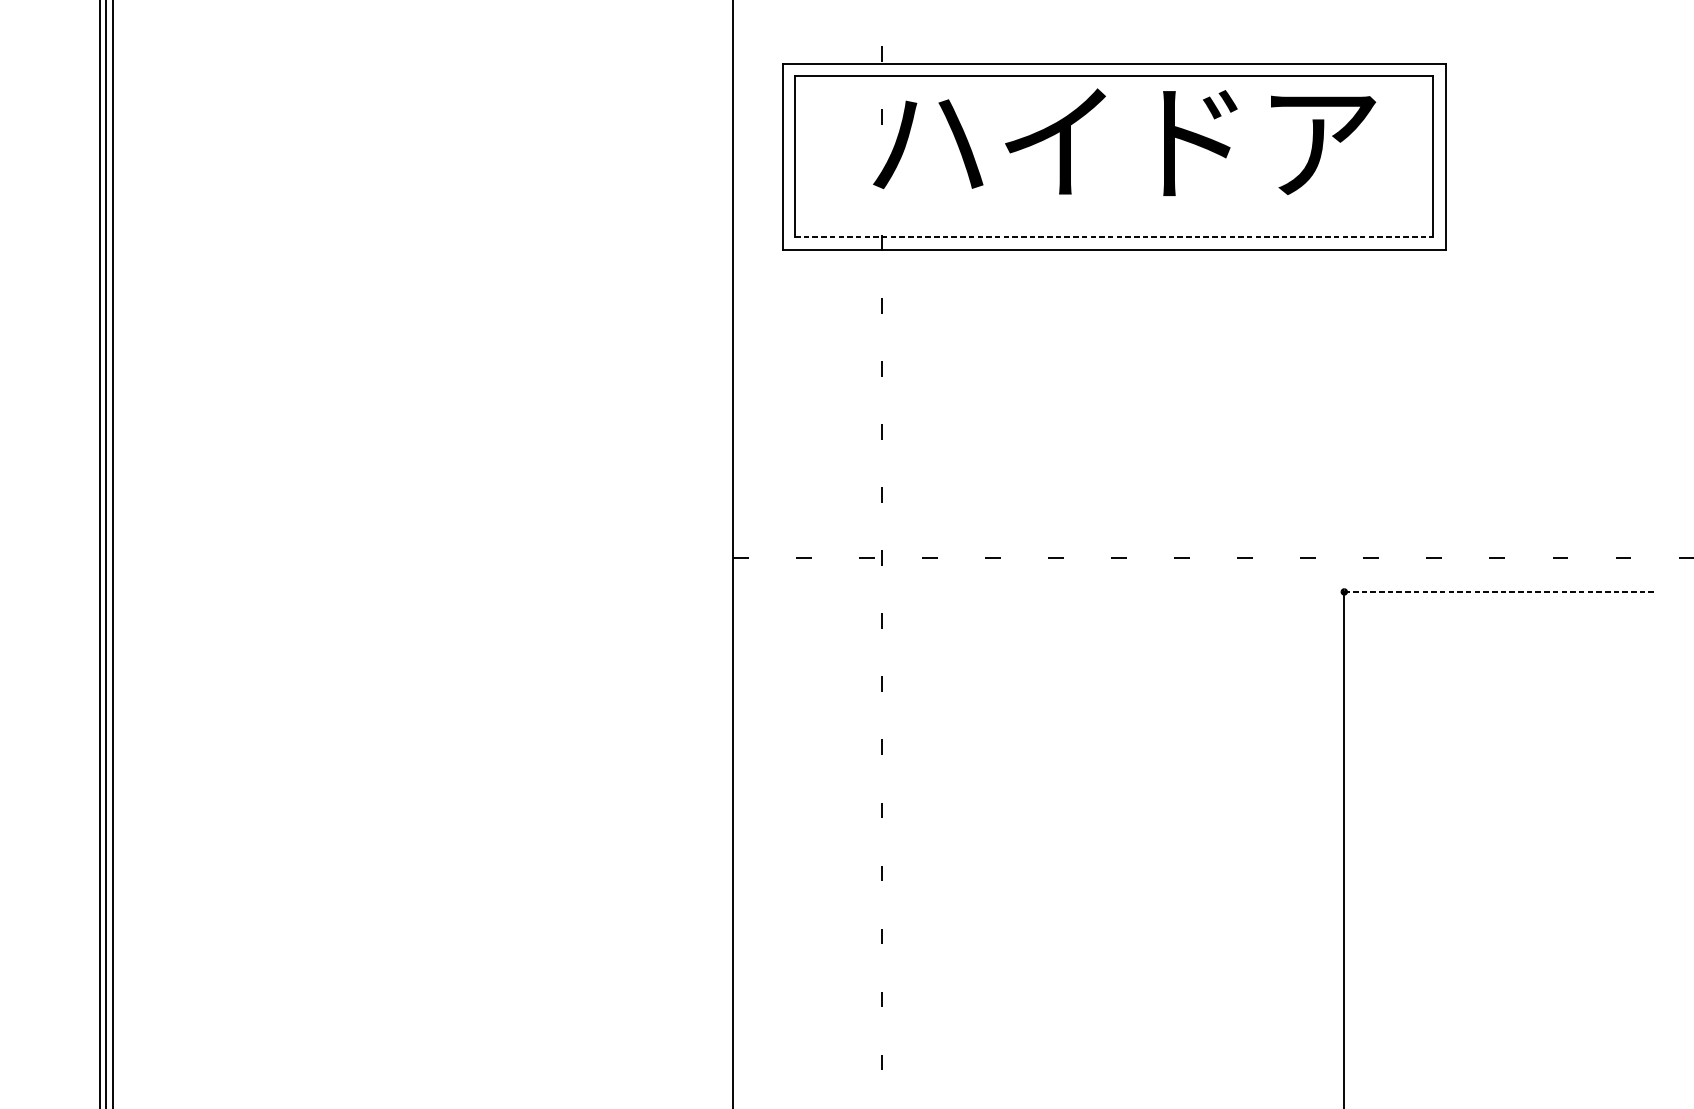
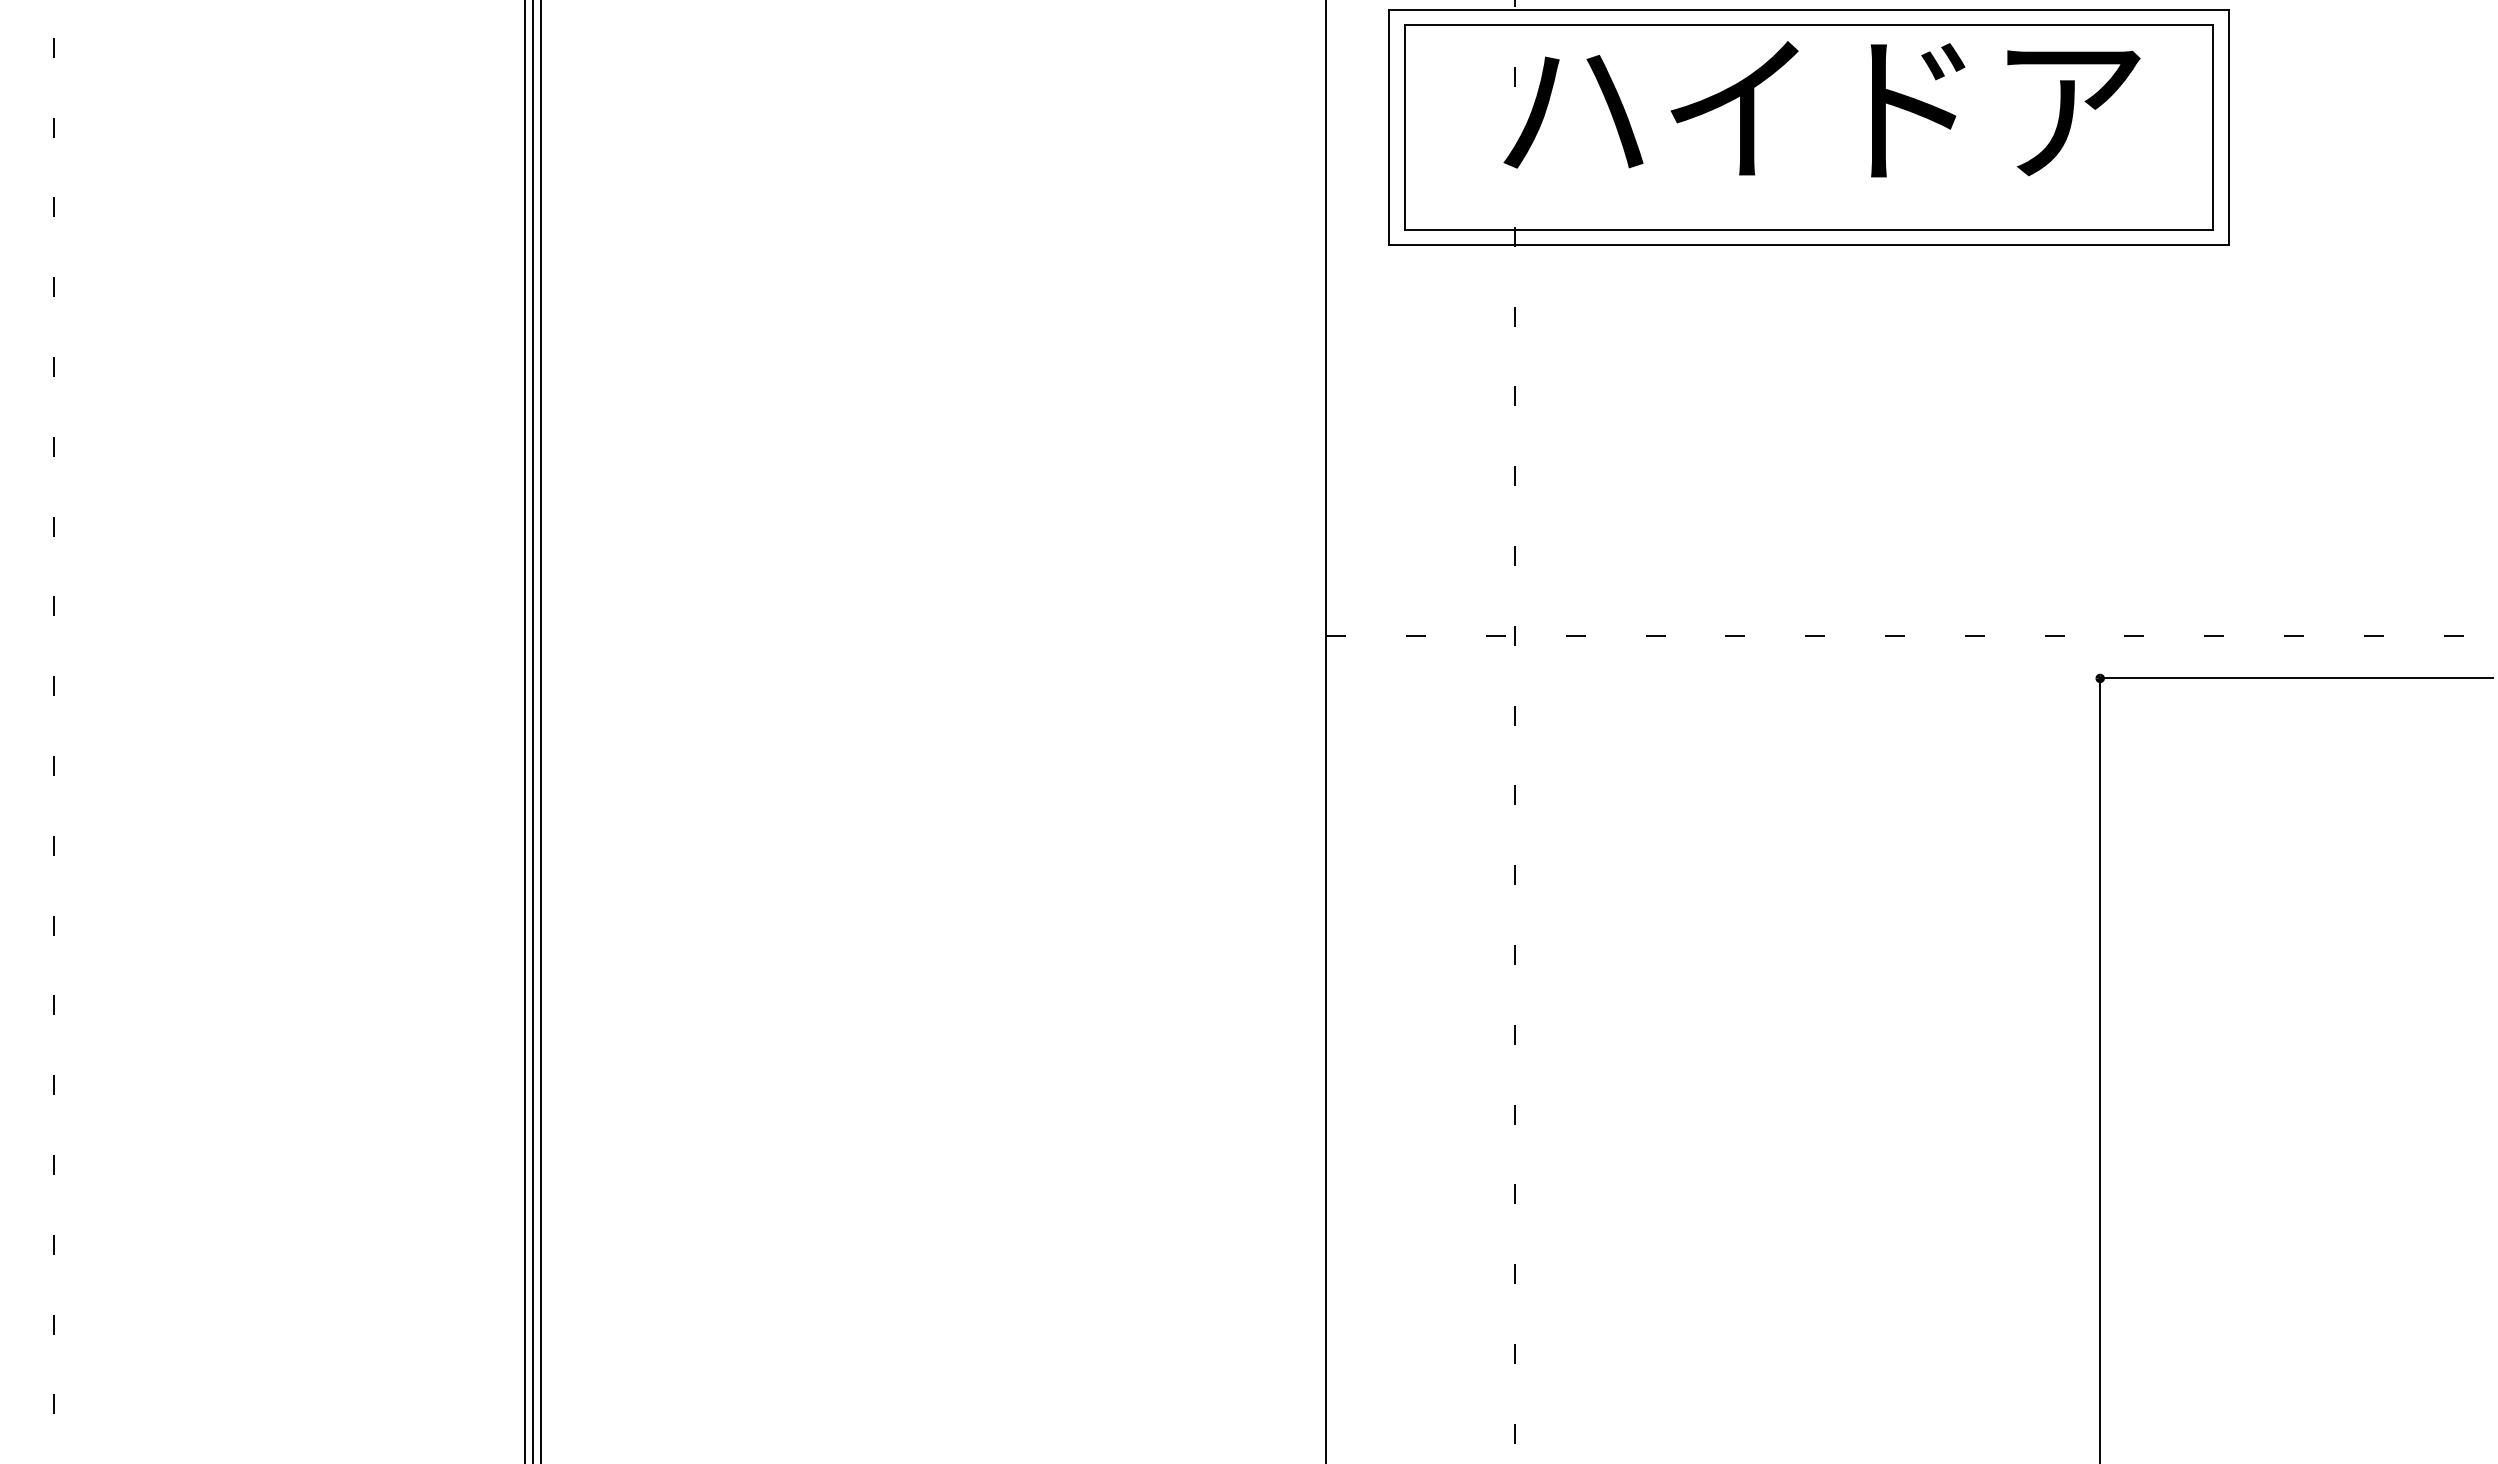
line: (1113, 237) -> (1808, 229), dashed -> solid
line: (1500, 591) -> (2297, 678), dashed -> solid

